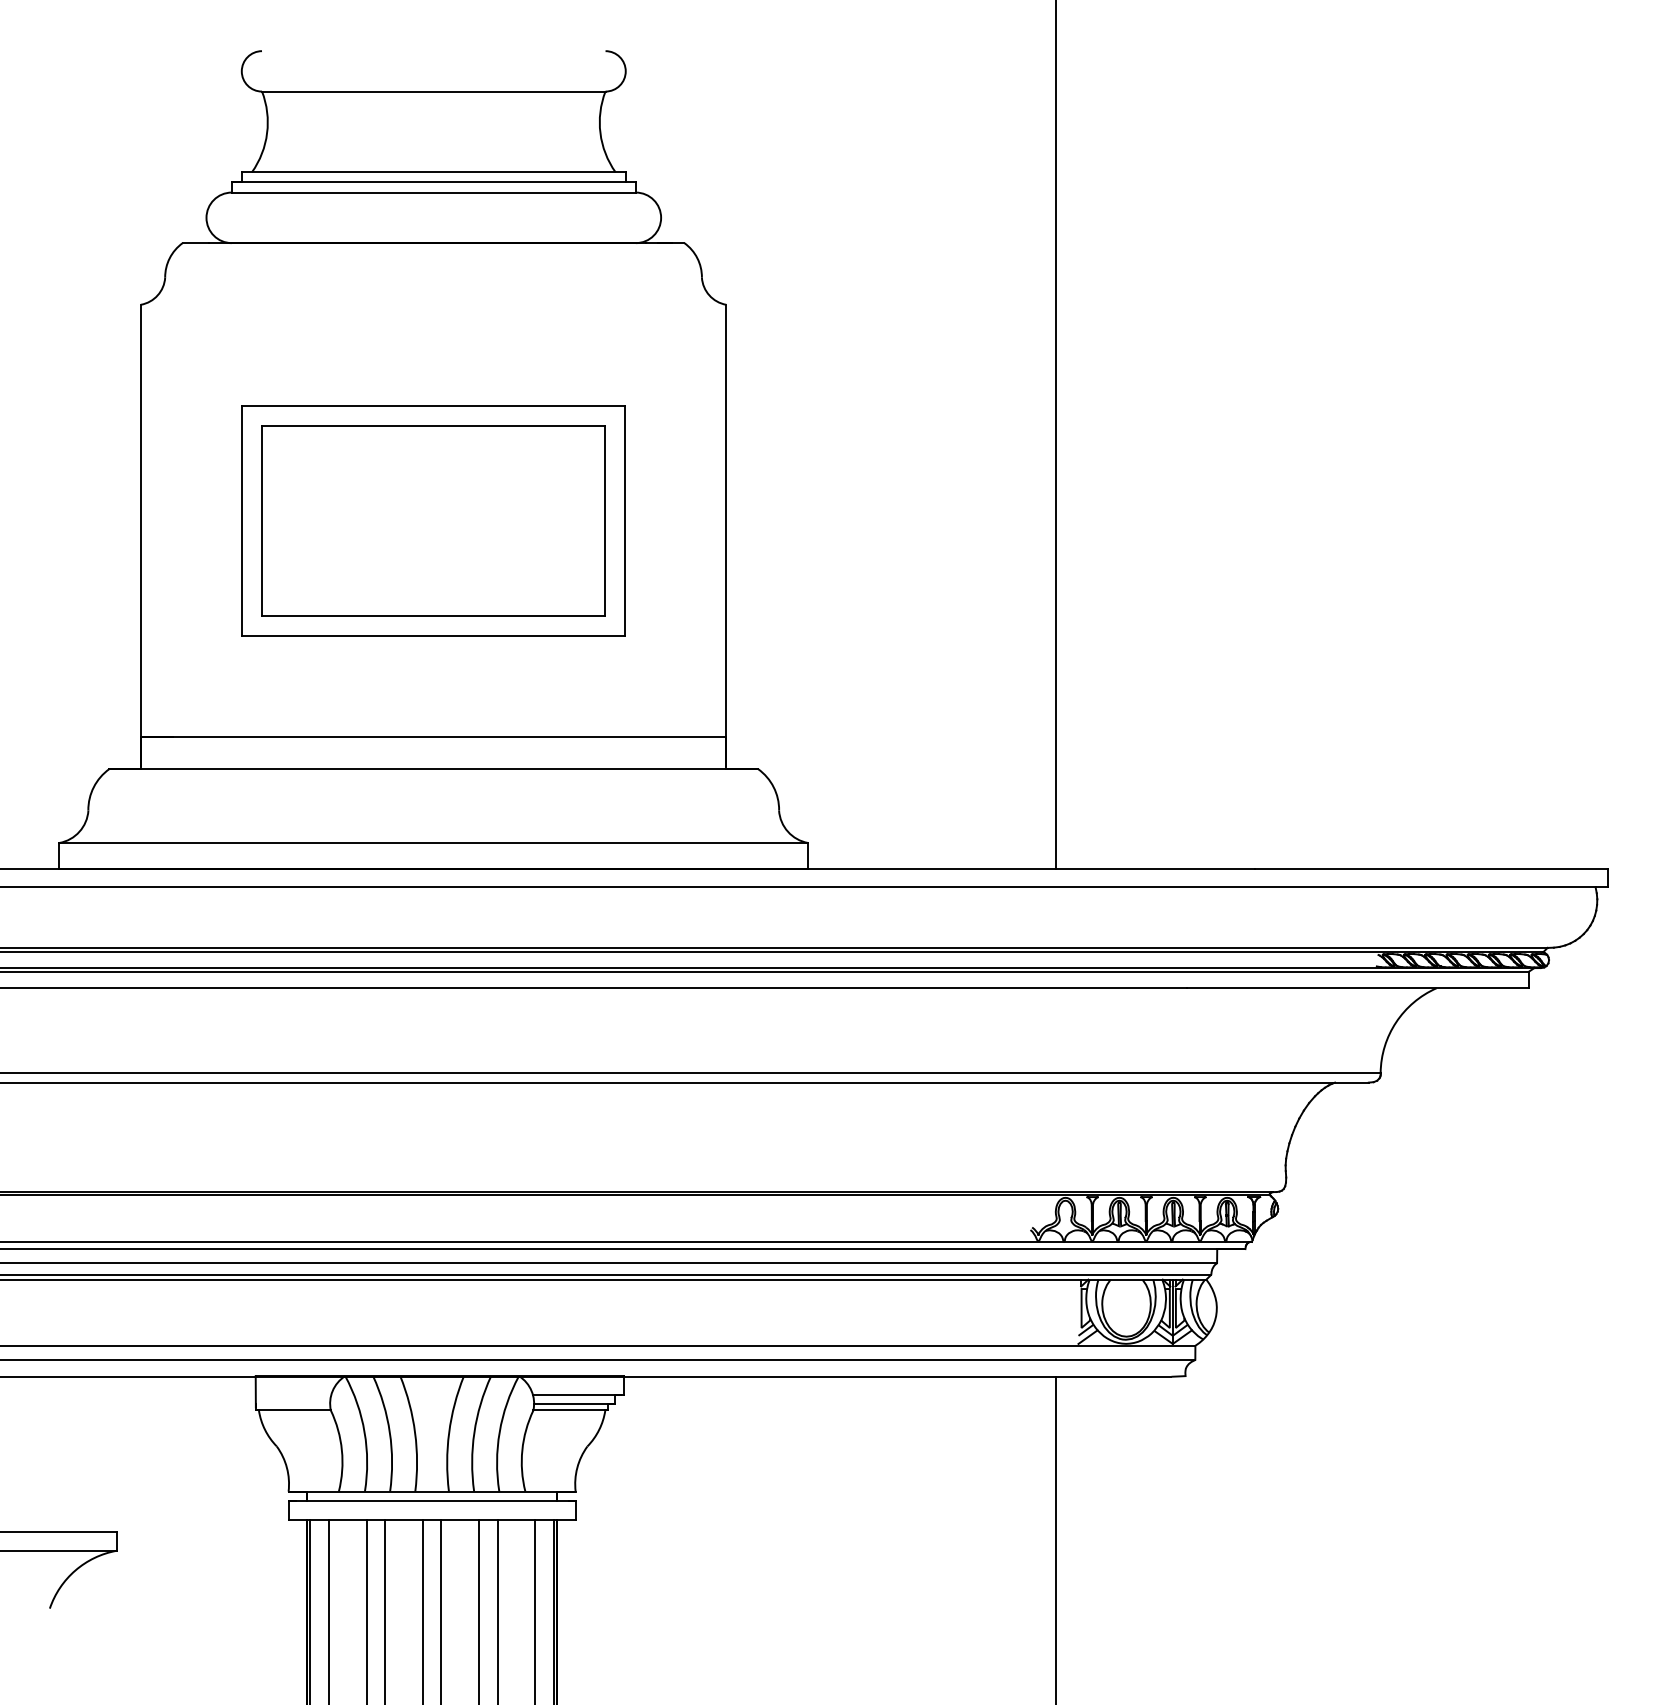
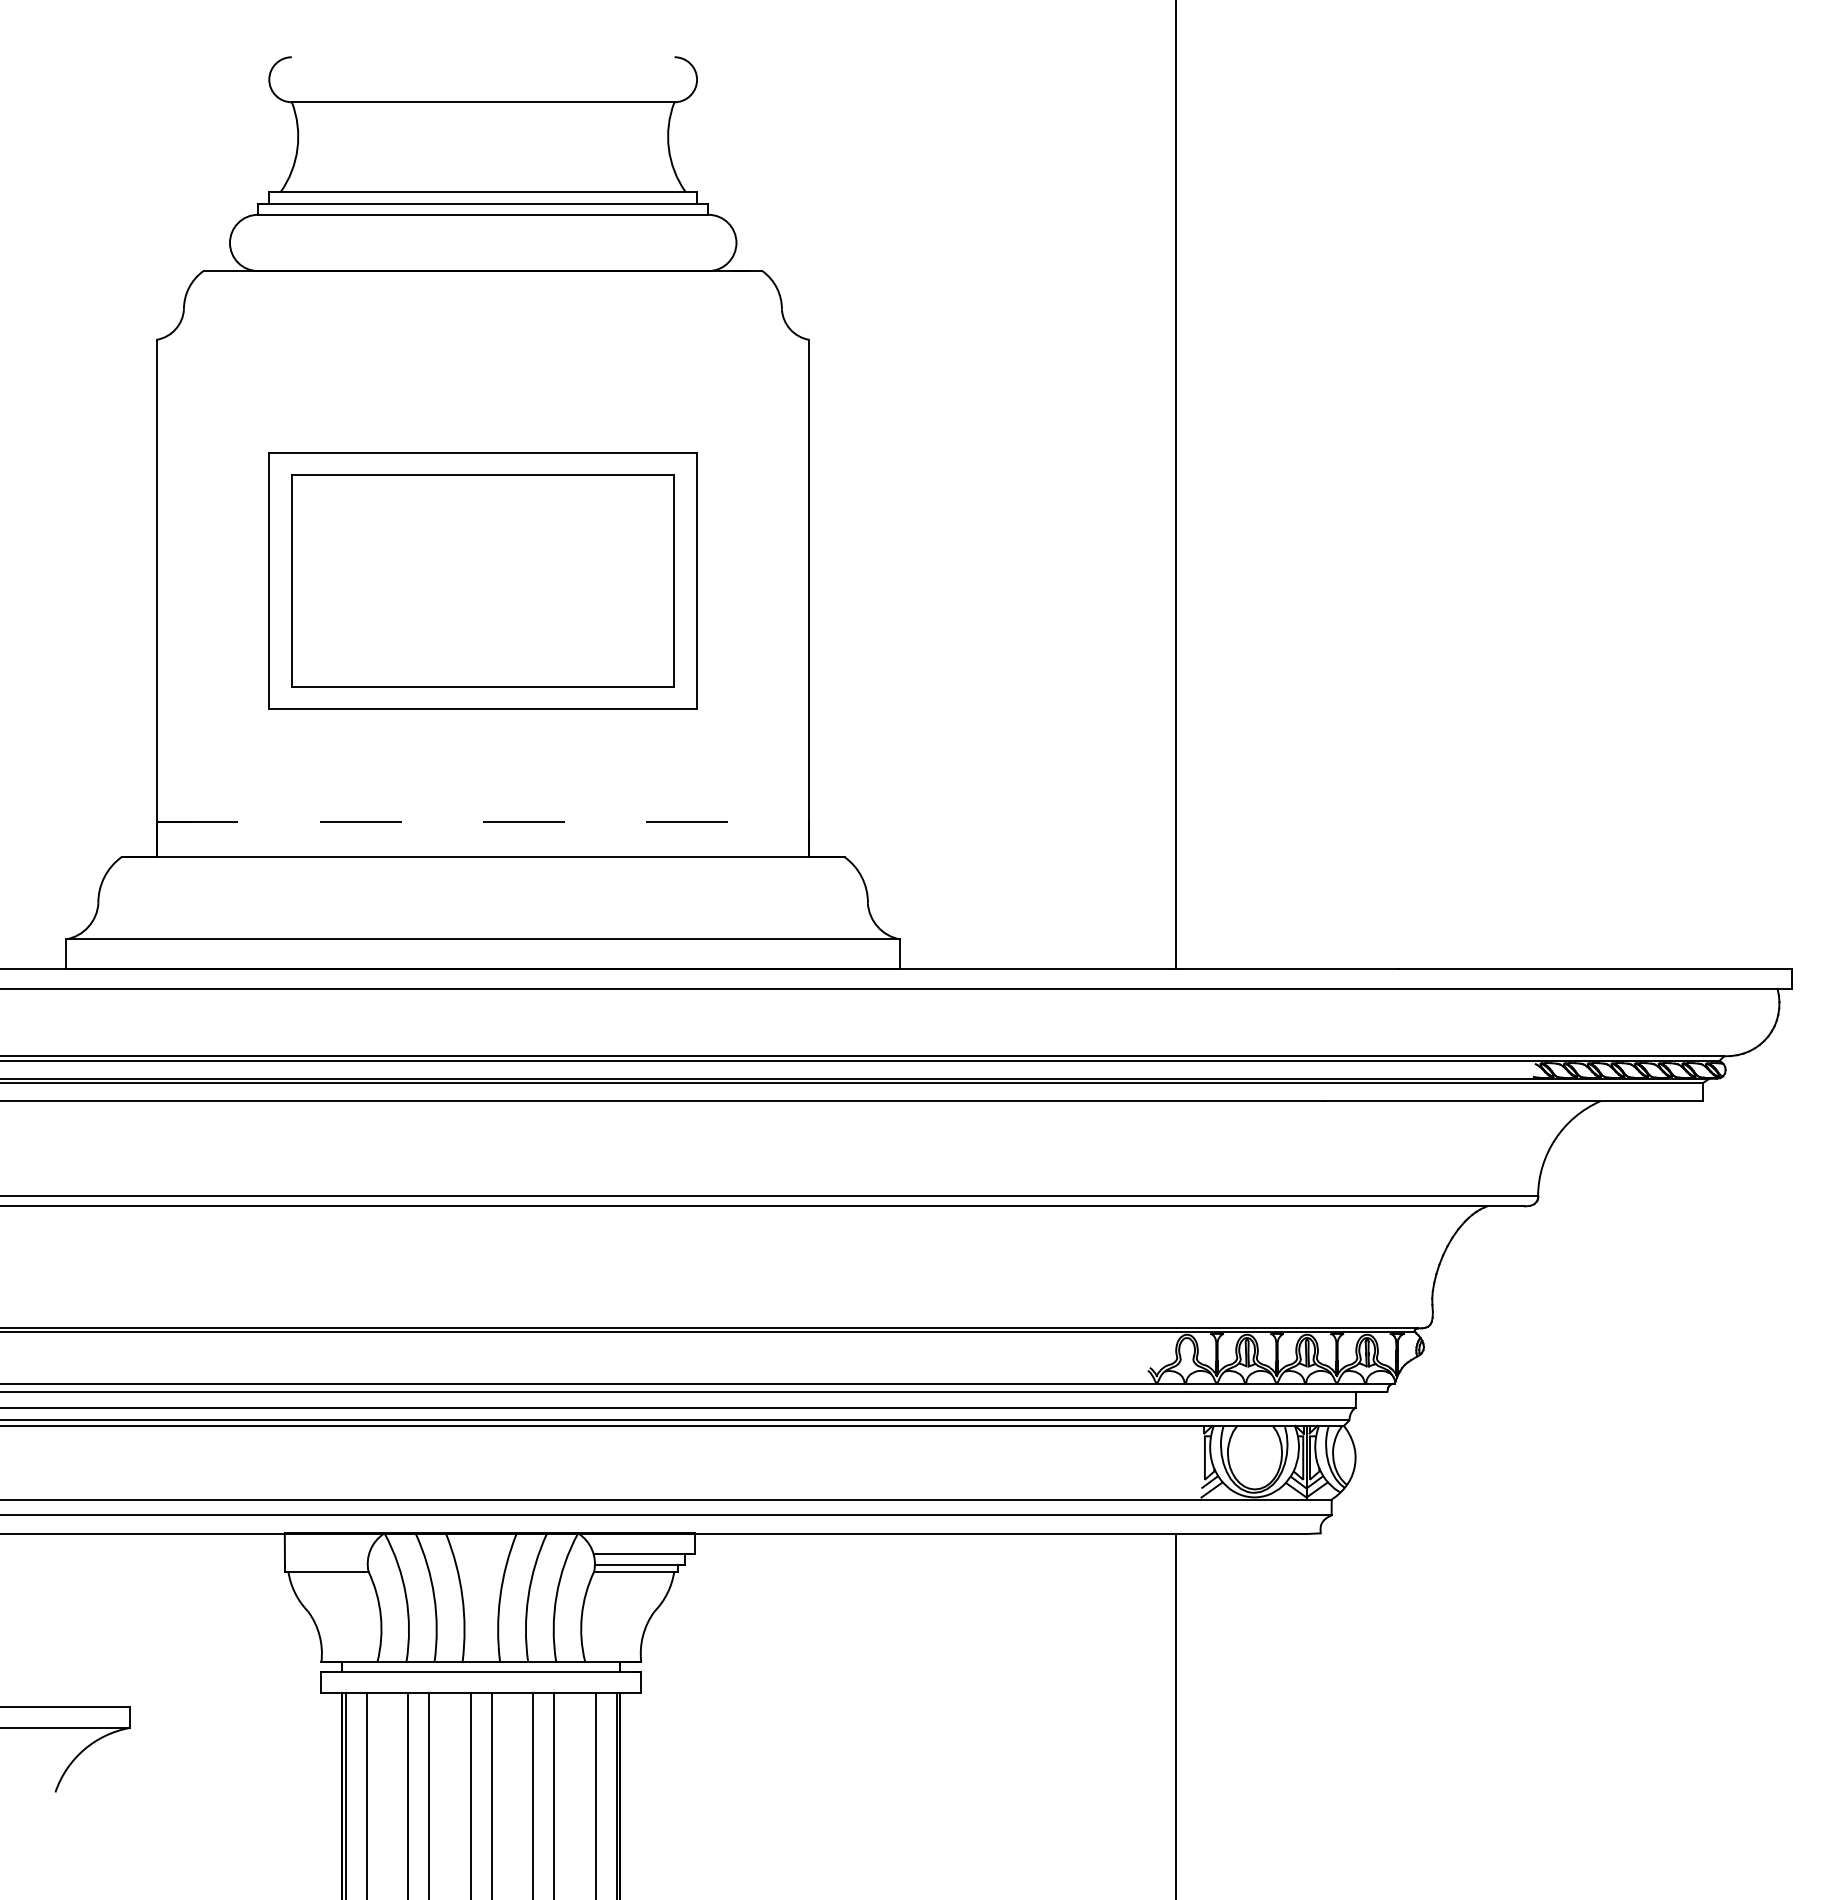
line: (433, 737) -> (482, 821), solid -> dashed

